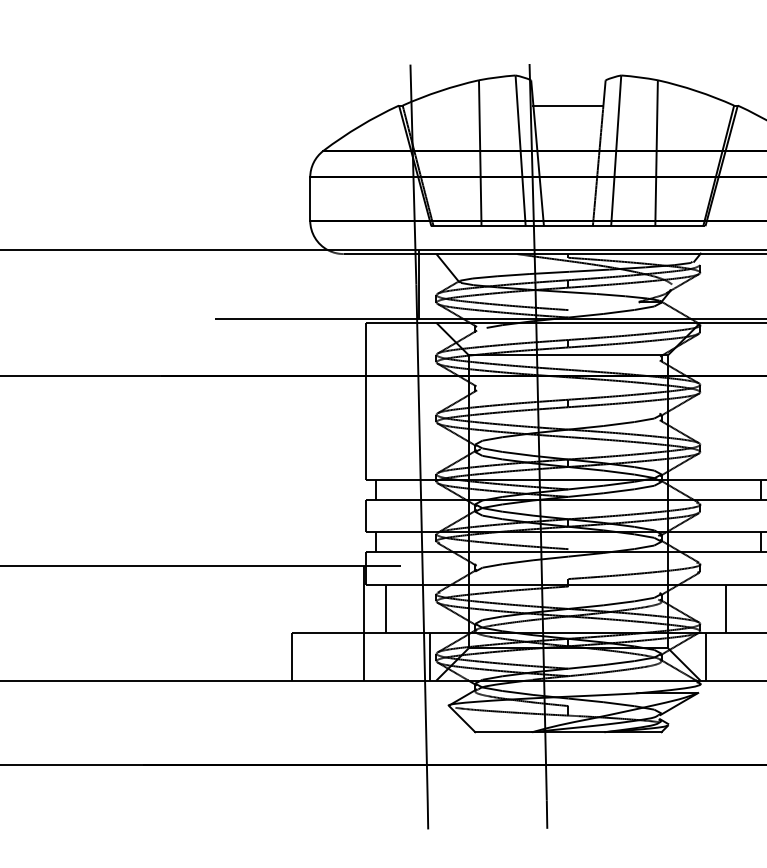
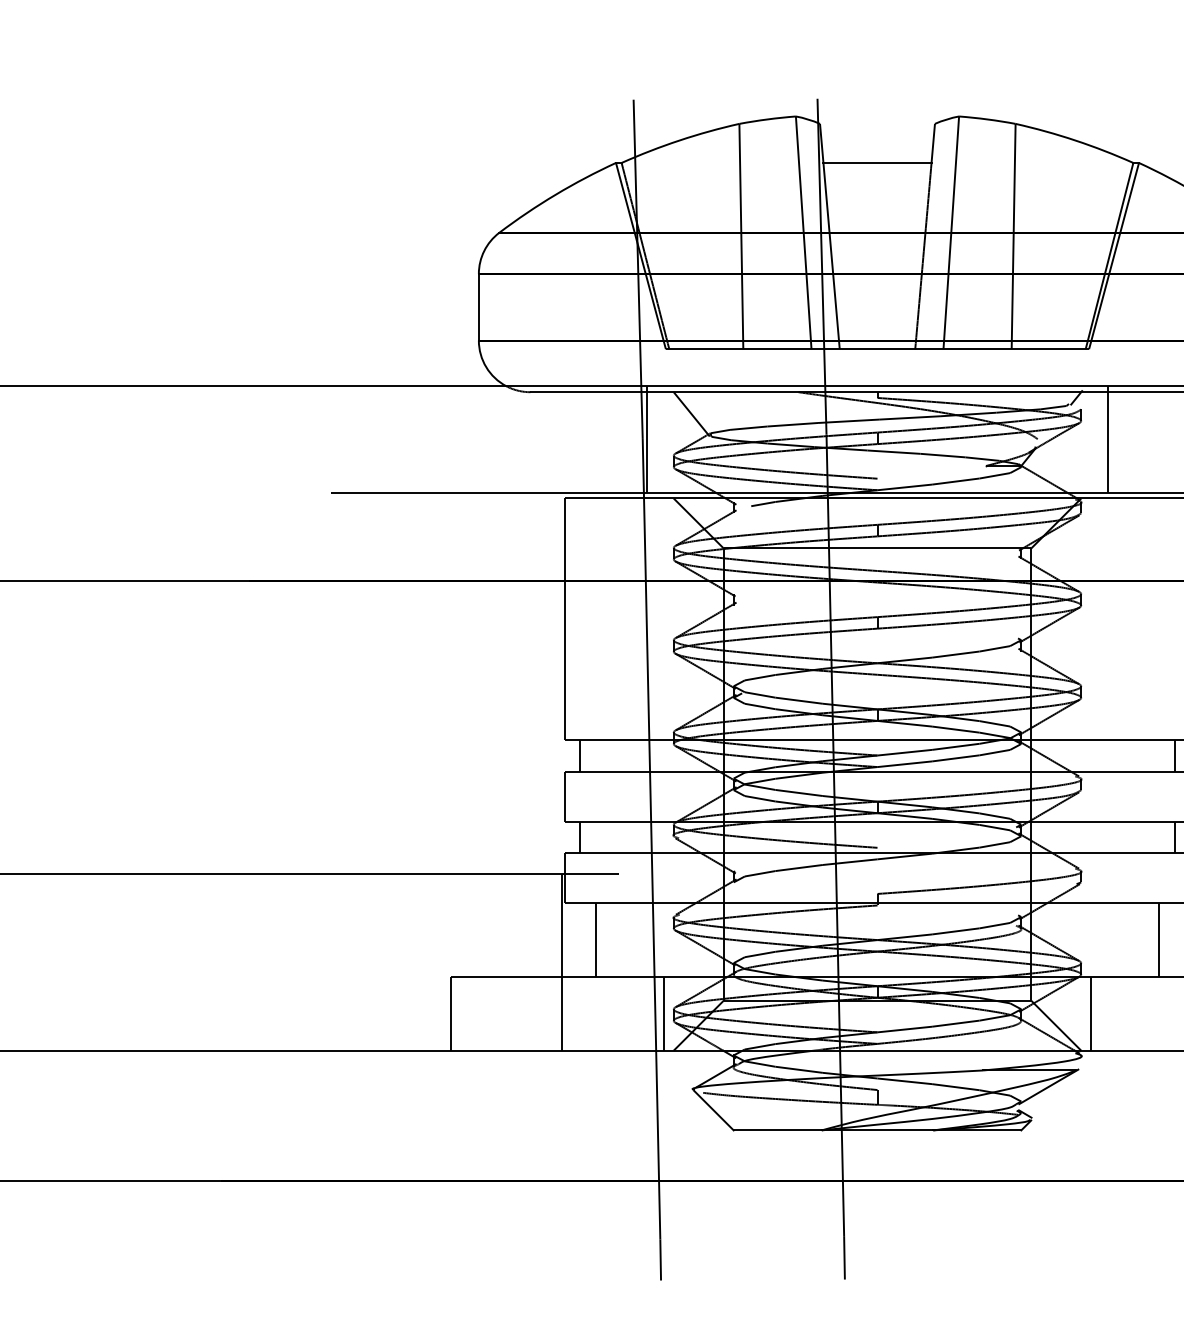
line: (717, 284) -> (1107, 439), added
line: (725, 608) -> (1158, 939), moved

